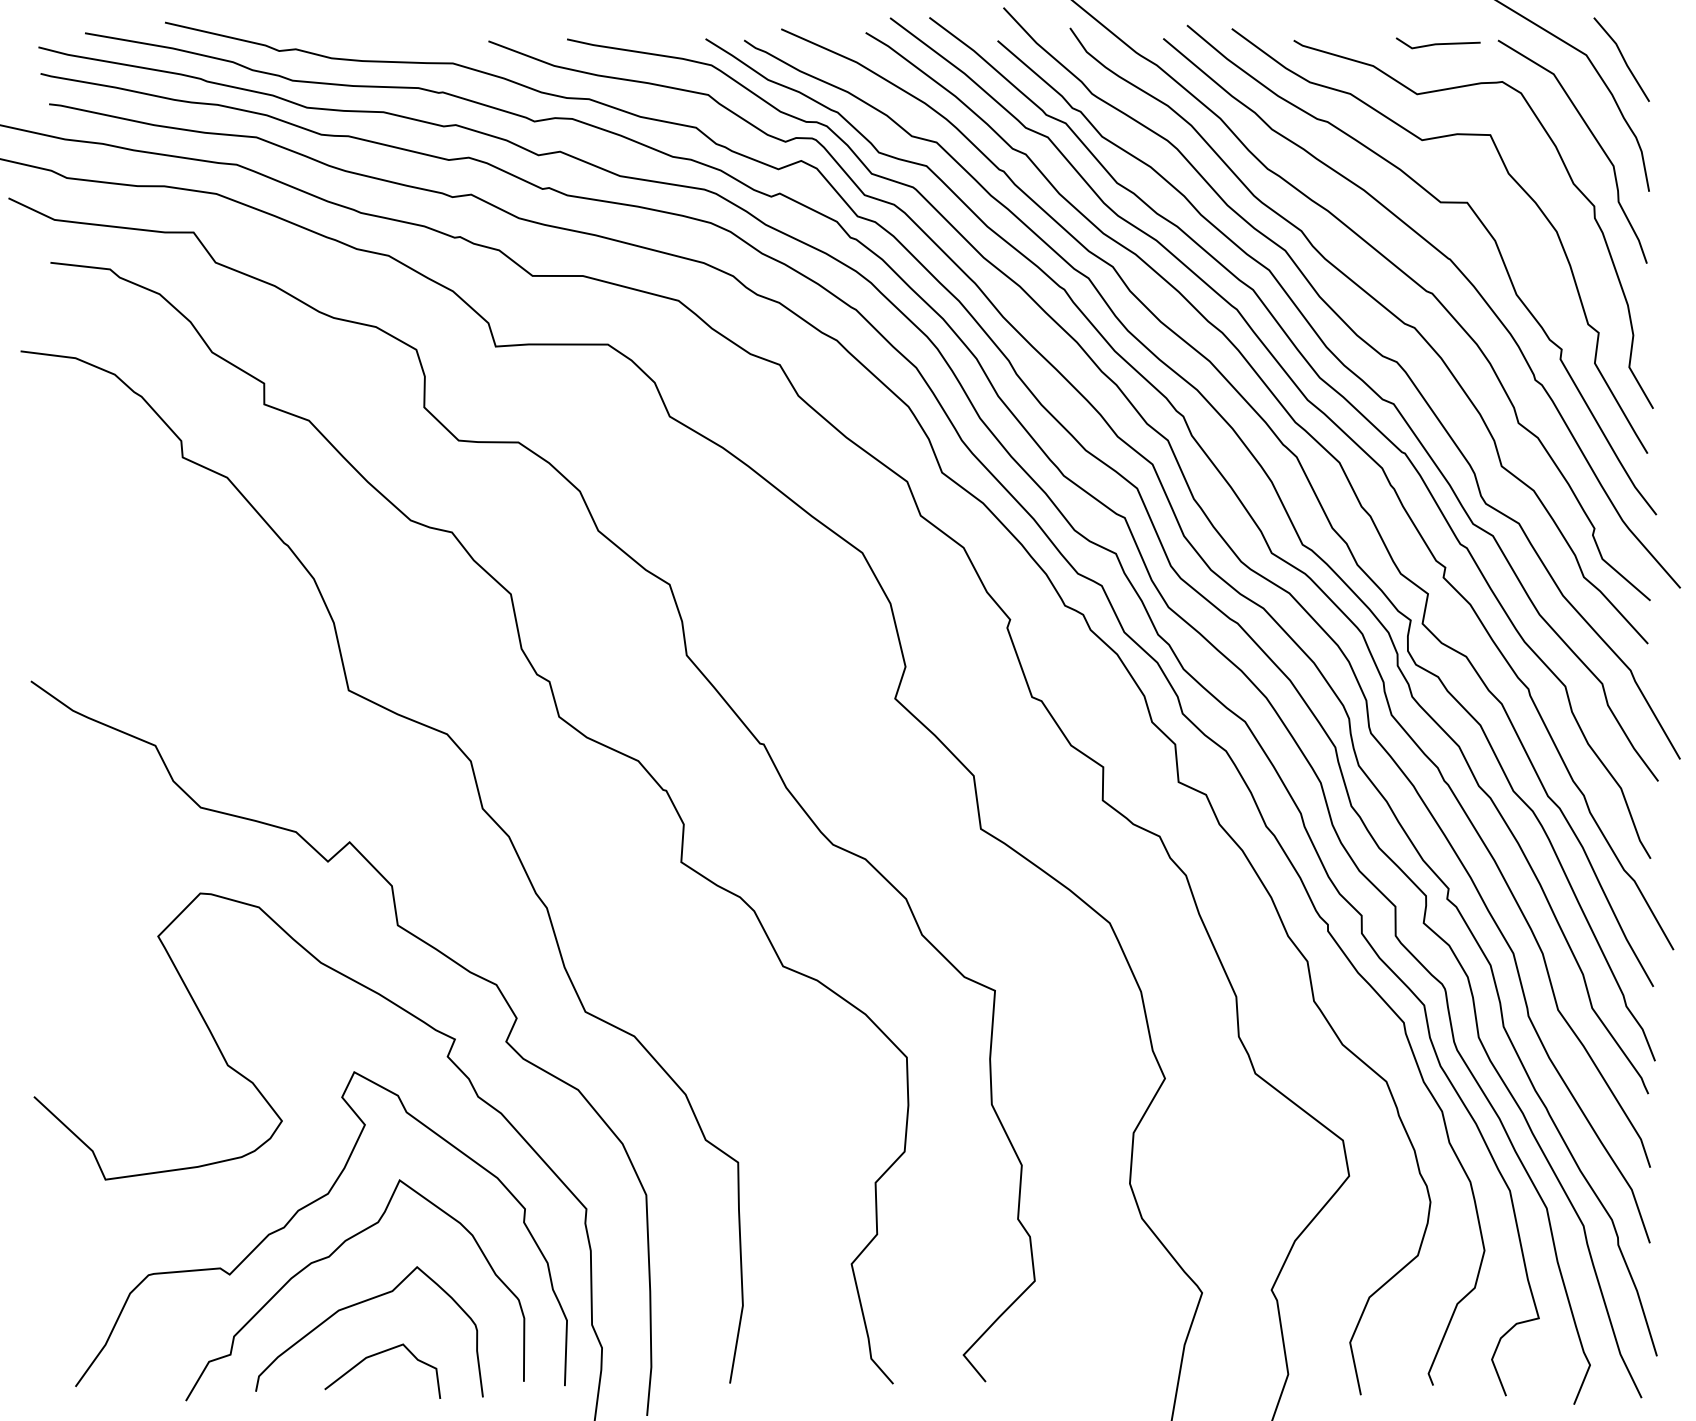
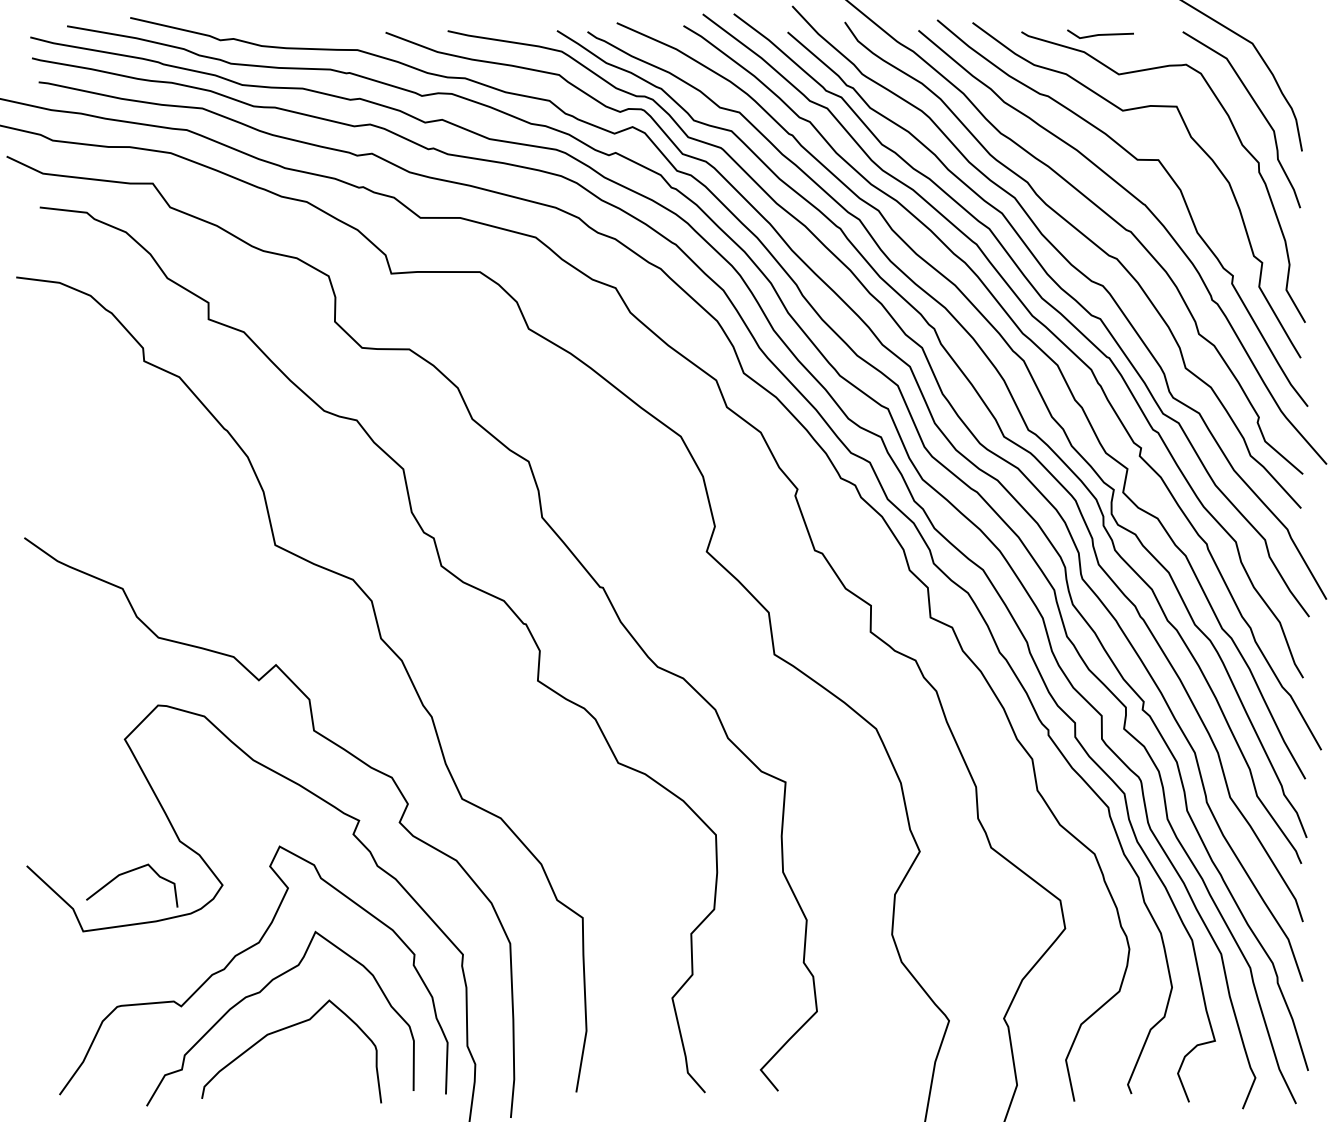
line: (1438, 43) -> (1100, 34), moved
line: (1621, 57) -> (1280, 45), removed
curve: (379, 1354) -> (129, 872), moved

